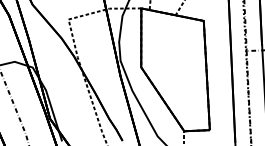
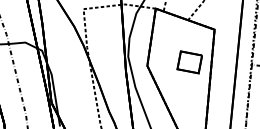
part: (183, 57) -> (189, 62), added

